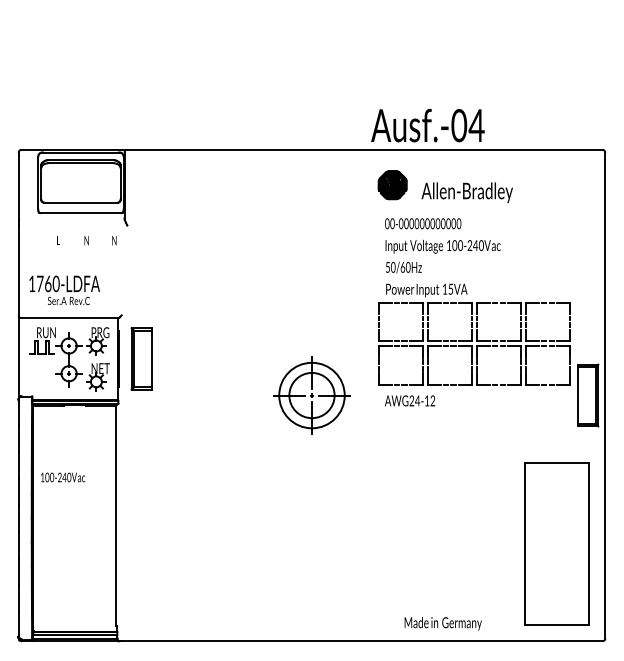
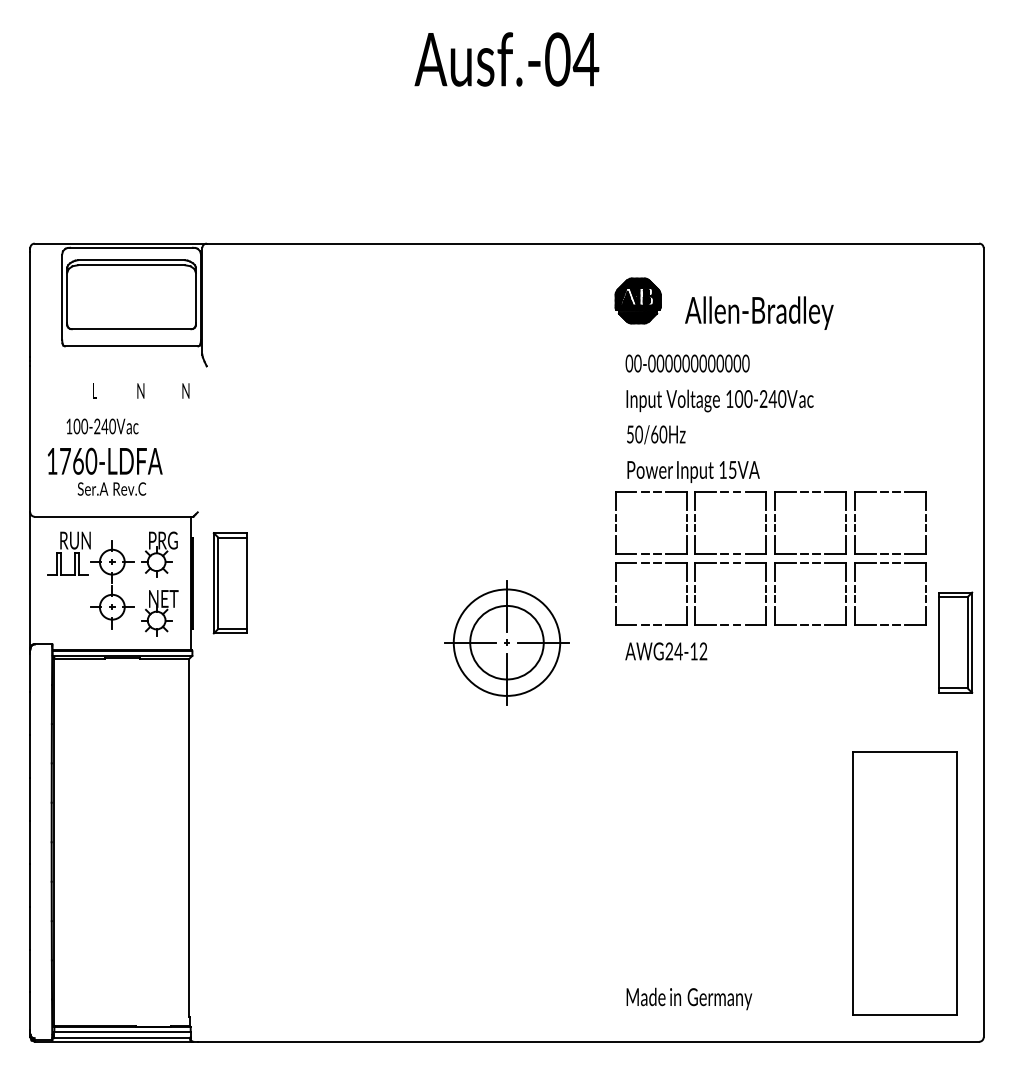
text: (427, 125) -> (506, 59), moved
text: (63, 477) -> (103, 426), moved
text: (442, 623) -> (688, 998), moved

